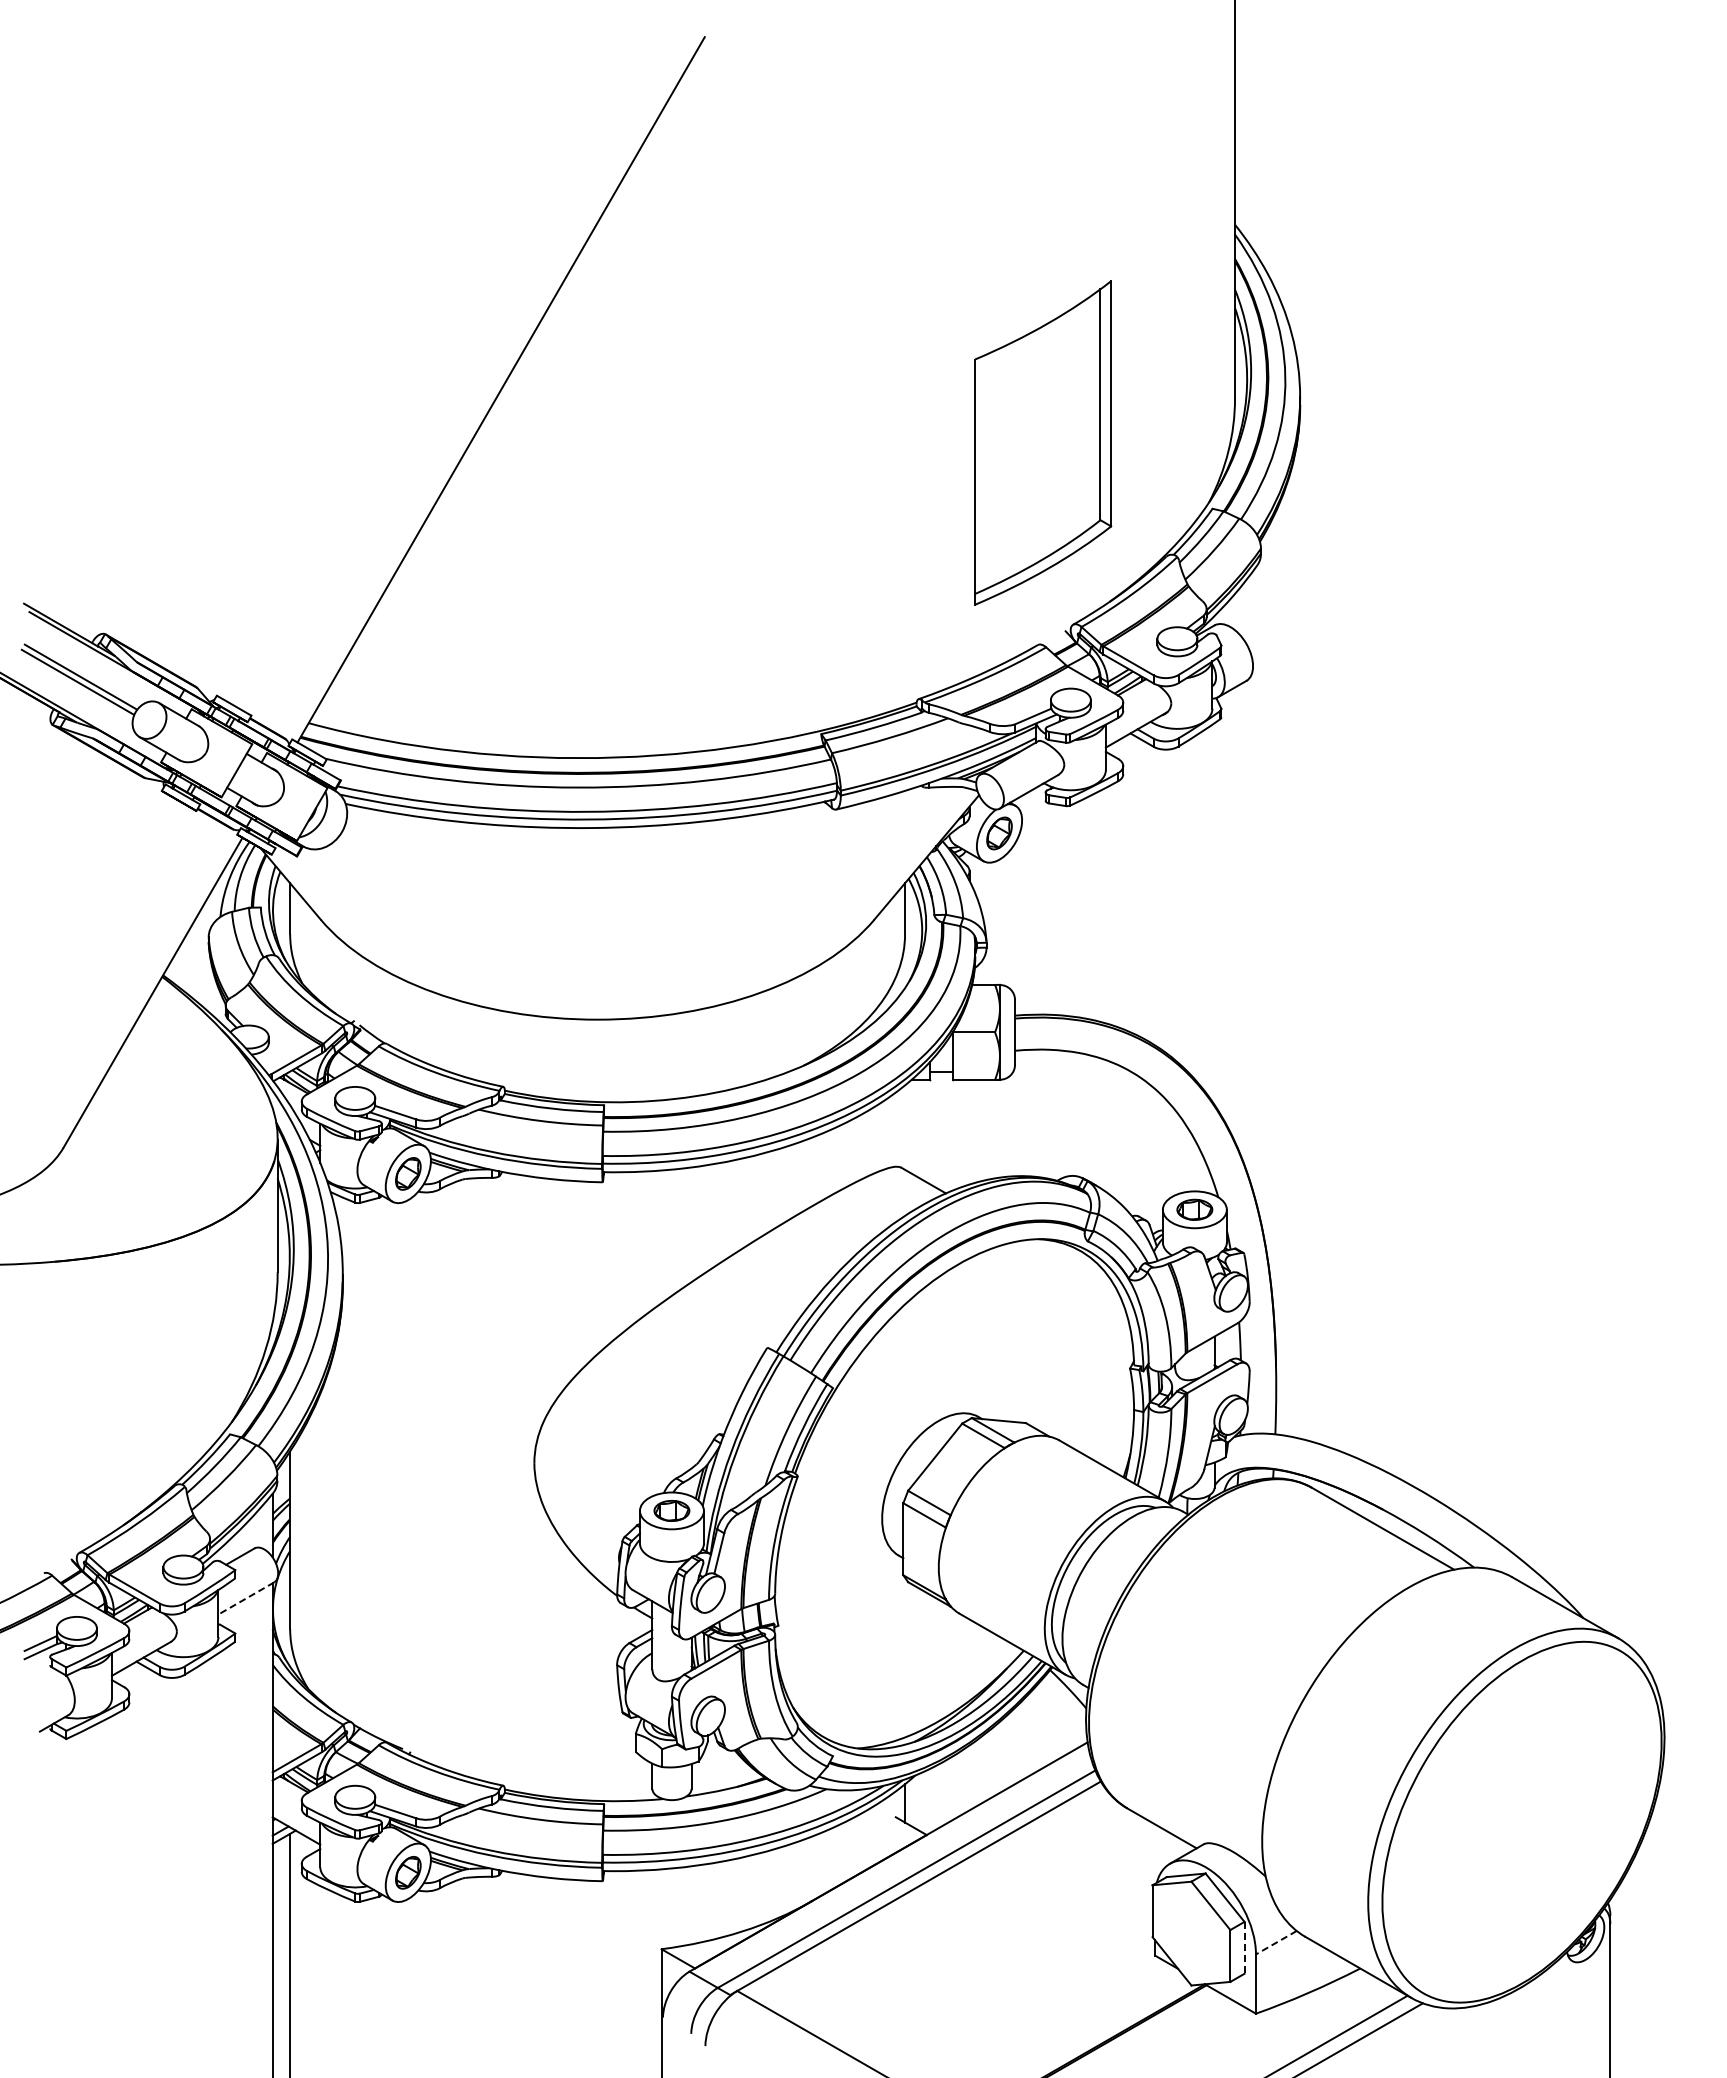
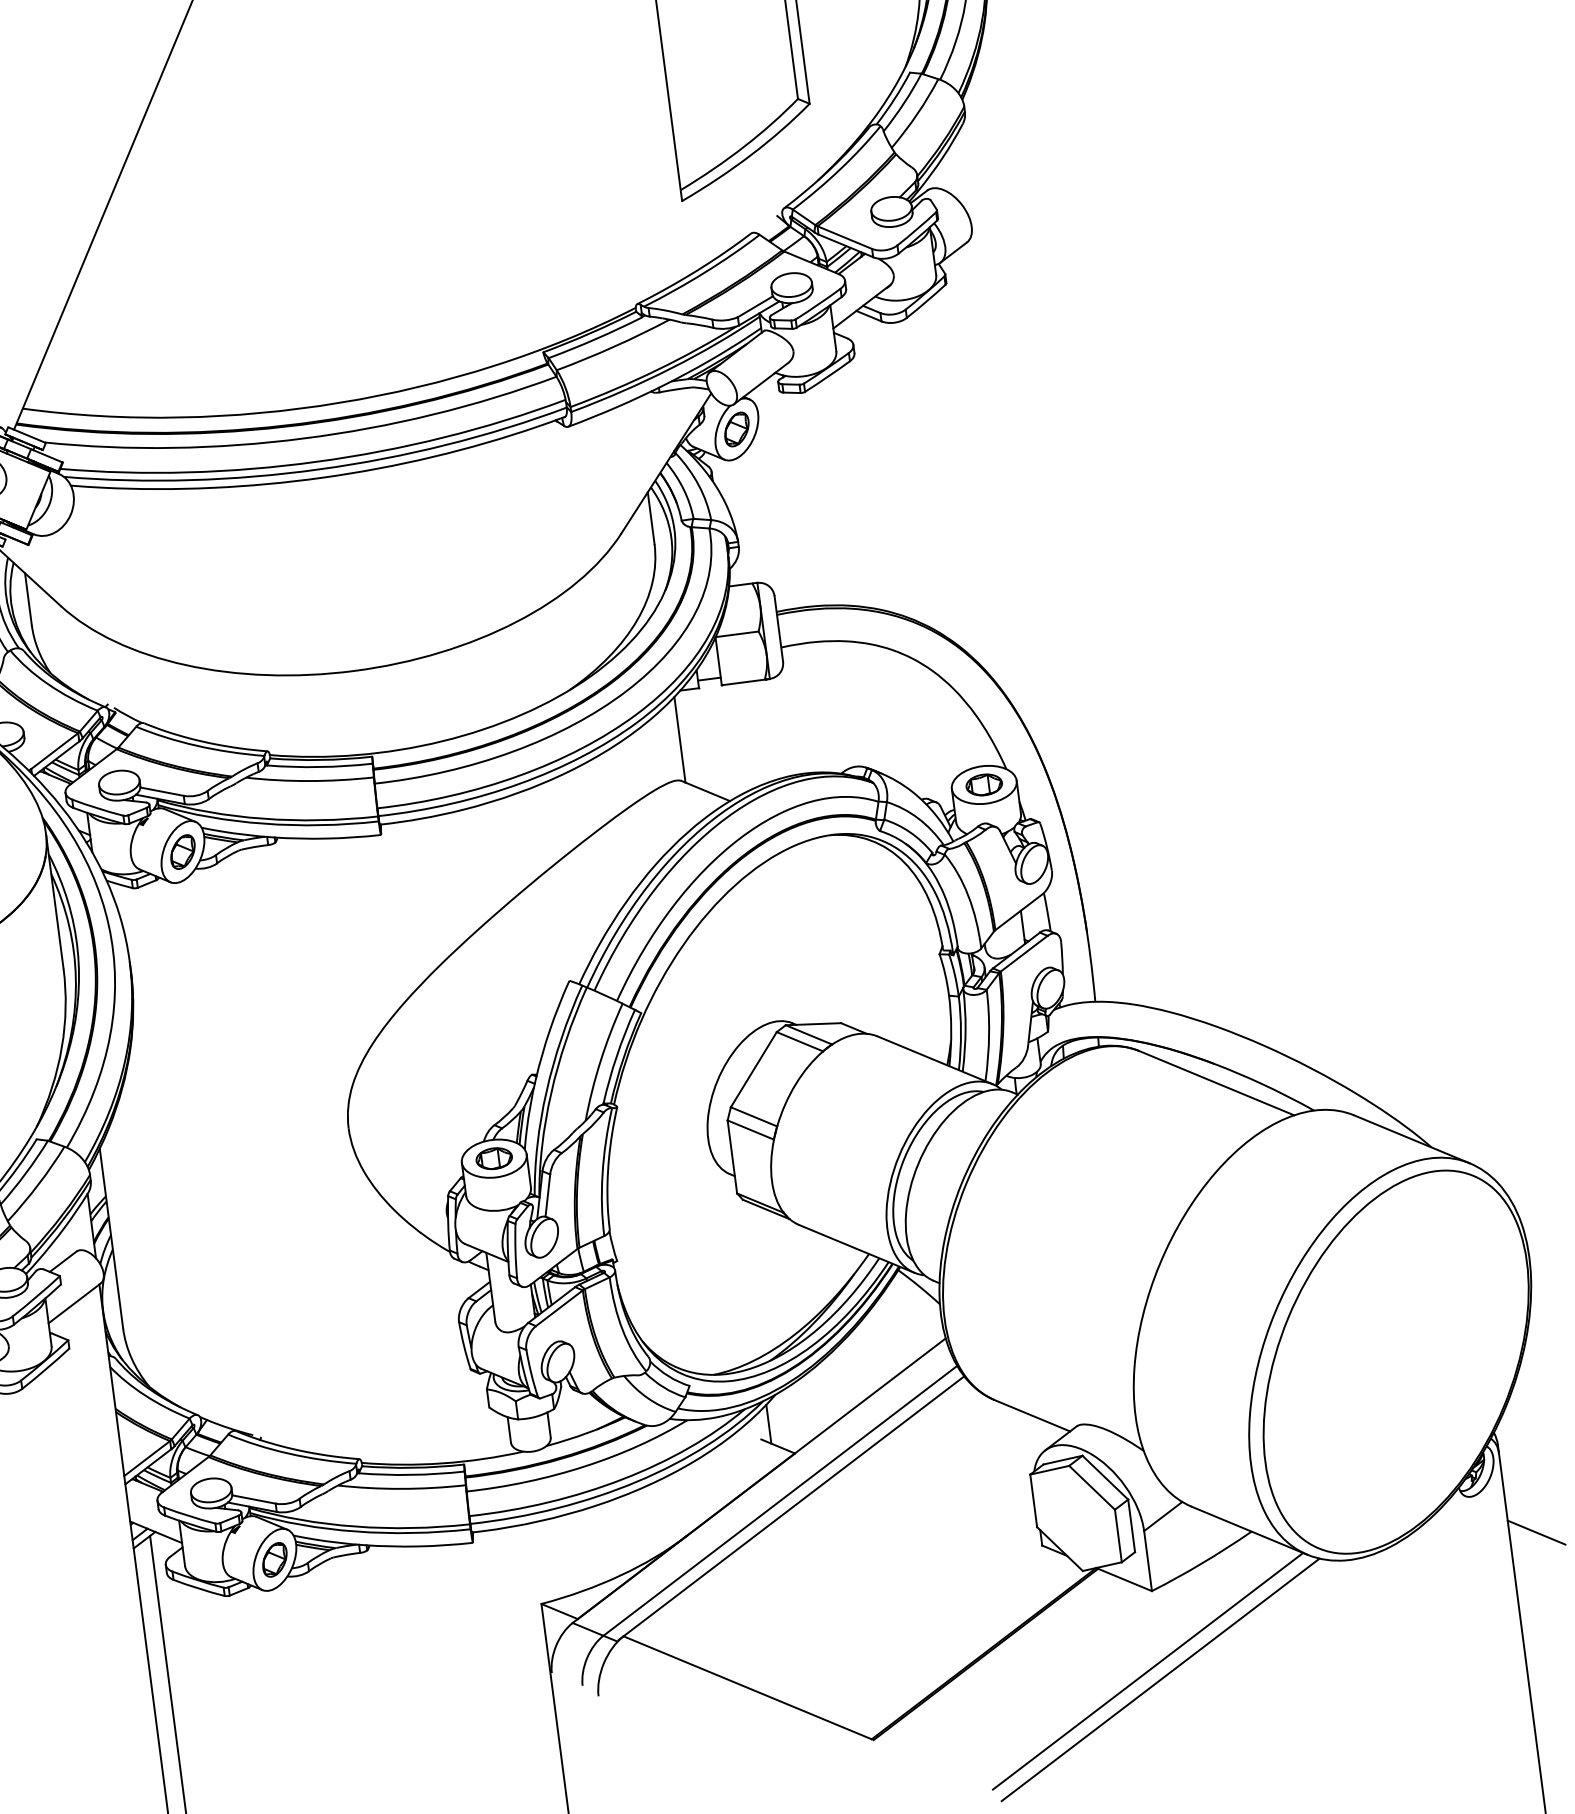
line: (905, 1127) -> (680, 739), added
line: (245, 1598) -> (73, 1303), dashed -> solid
line: (1276, 1942) -> (1163, 1516), dashed -> solid
line: (1244, 1947) -> (1131, 1525), dashed -> solid
line: (1636, 2005) -> (1536, 1532), added

